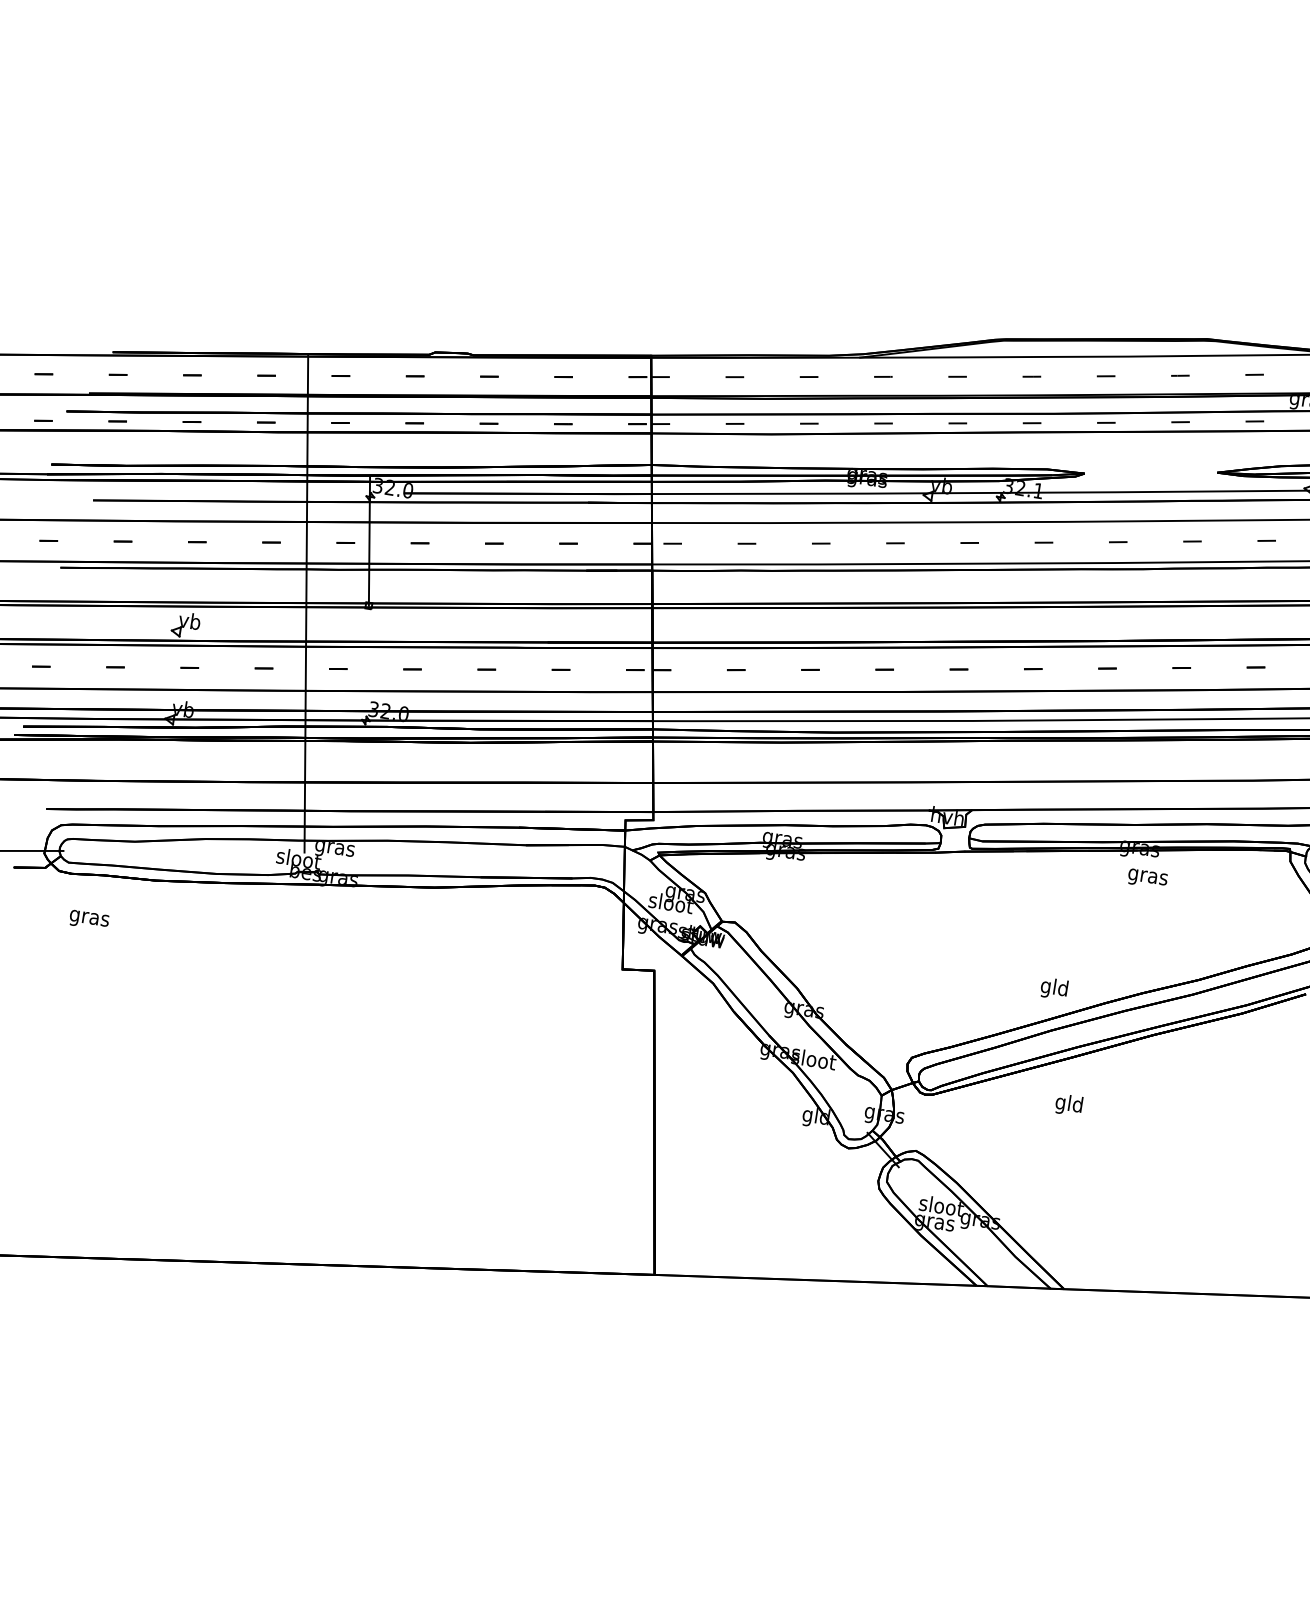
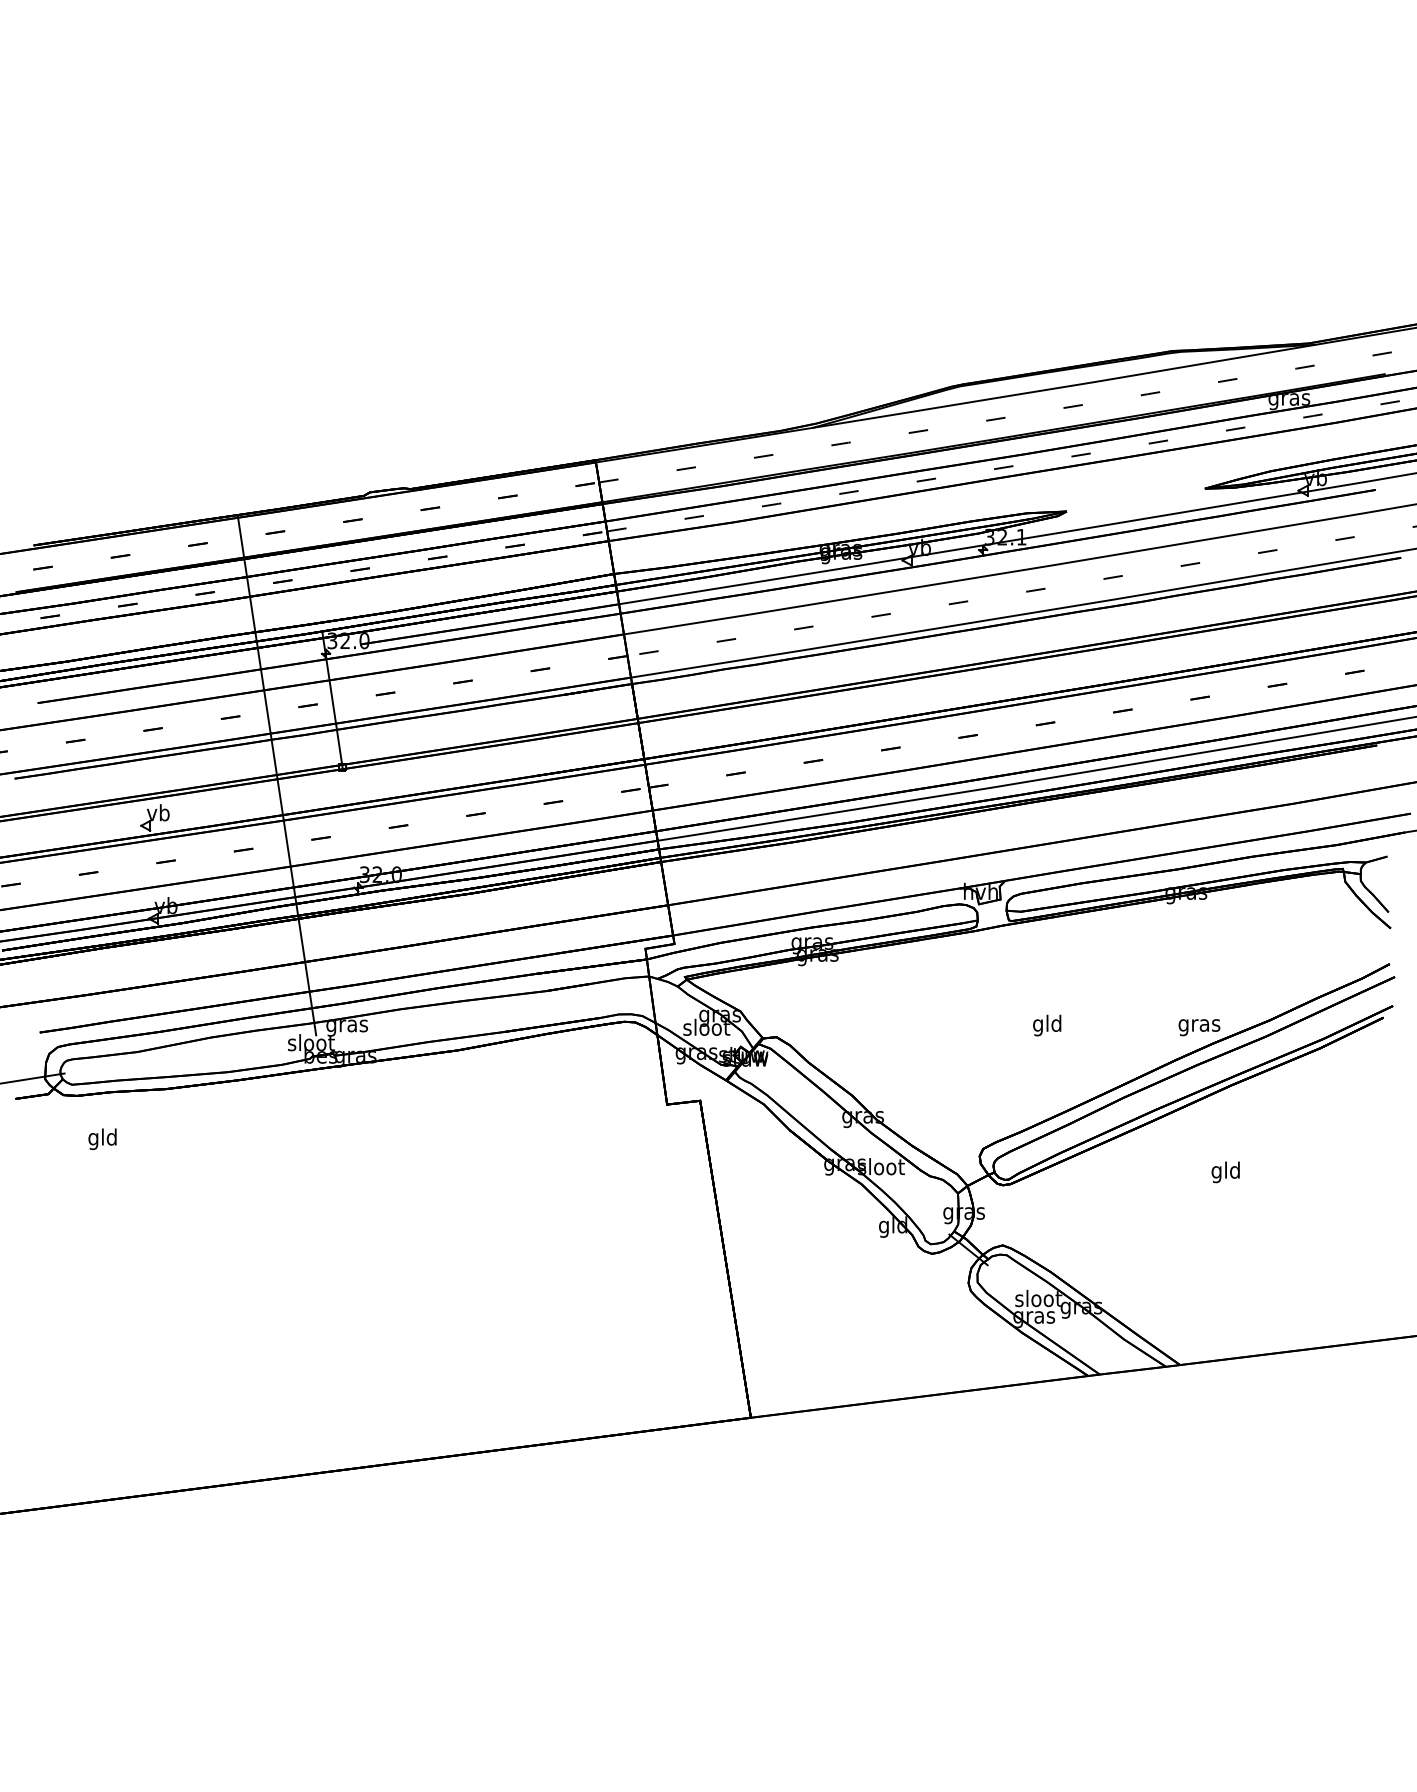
text: (1147, 878) -> (1199, 1027), moved
text: (89, 918) -> (102, 1139), gras -> gld
text: (1054, 988) -> (1047, 1025), moved
text: (1068, 1105) -> (1225, 1172), moved

